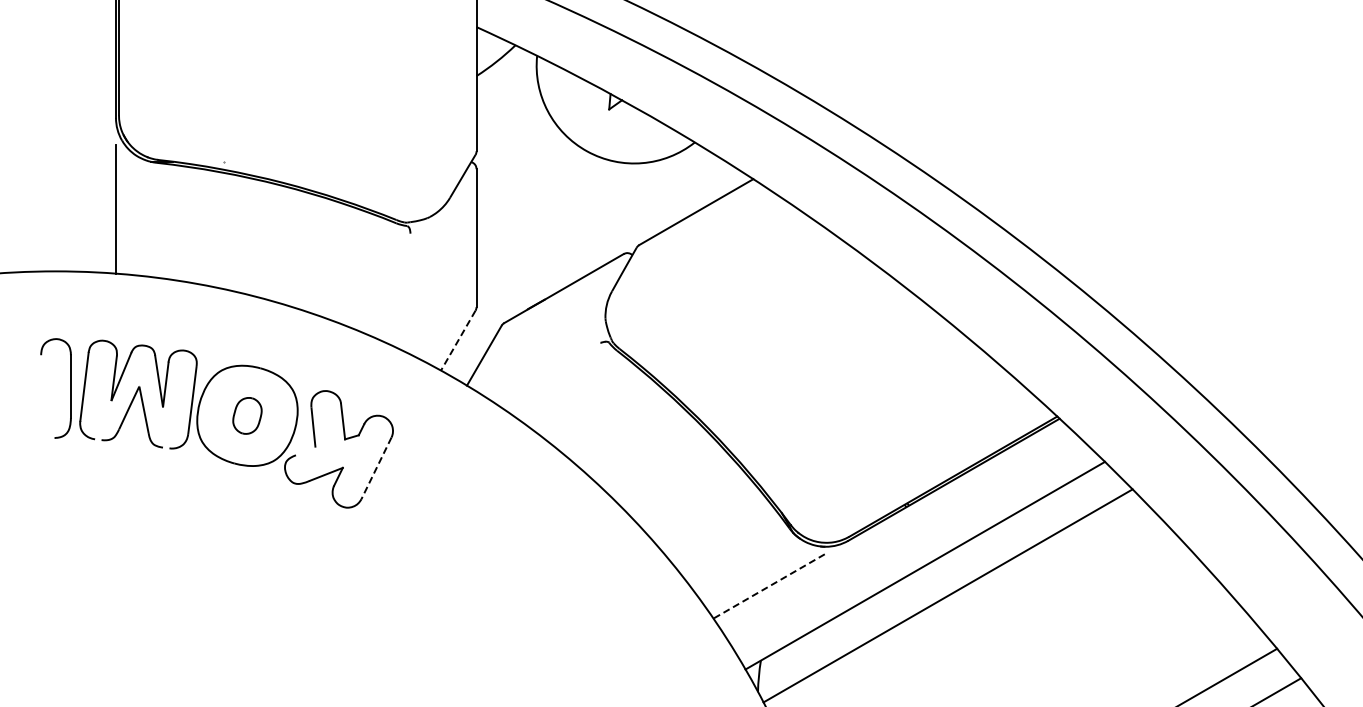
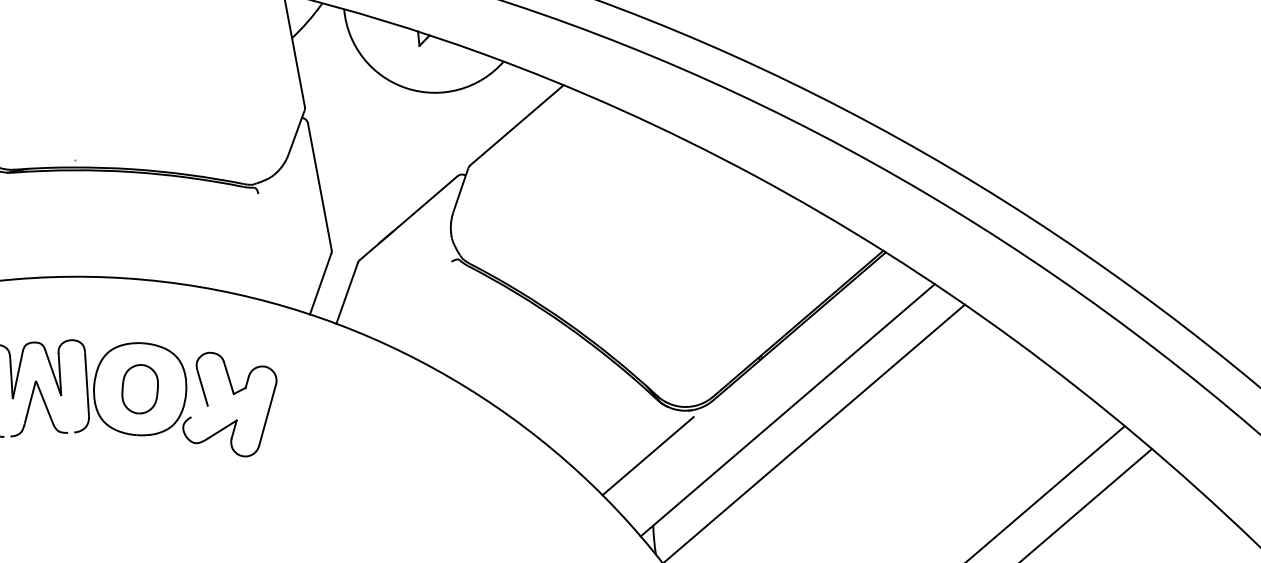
line: (458, 340) -> (320, 283), dashed -> solid
part: (247, 415) -> (140, 388), size x1.43
line: (376, 468) -> (267, 415), dashed -> solid
line: (768, 586) -> (647, 456), dashed -> solid

